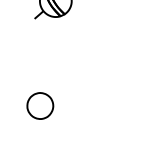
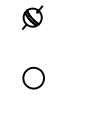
part: (40, 104) -> (33, 77), size x1.4

